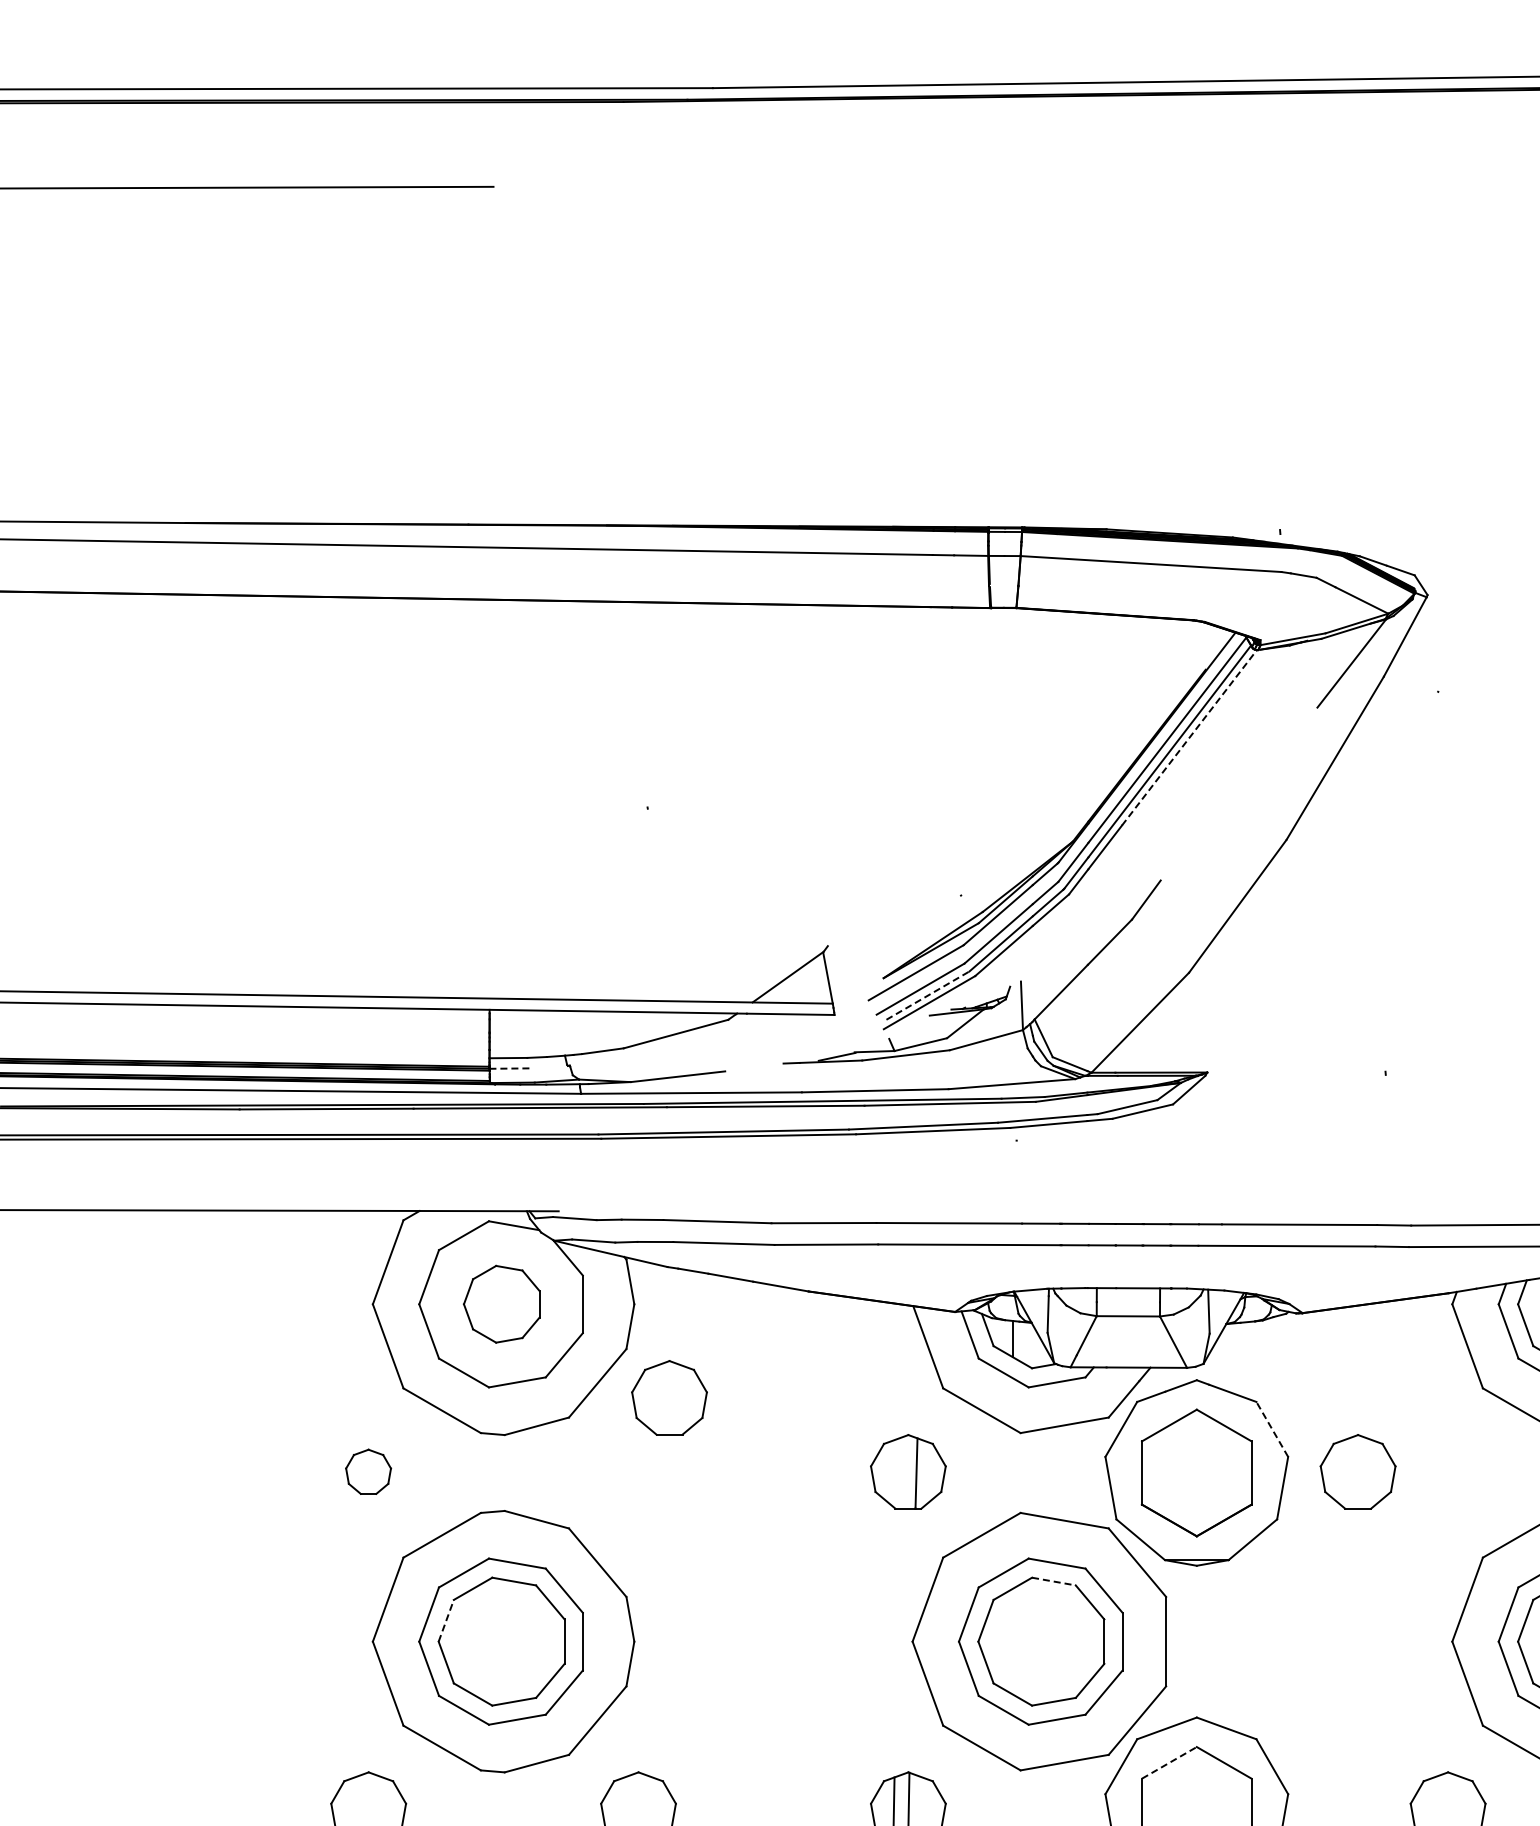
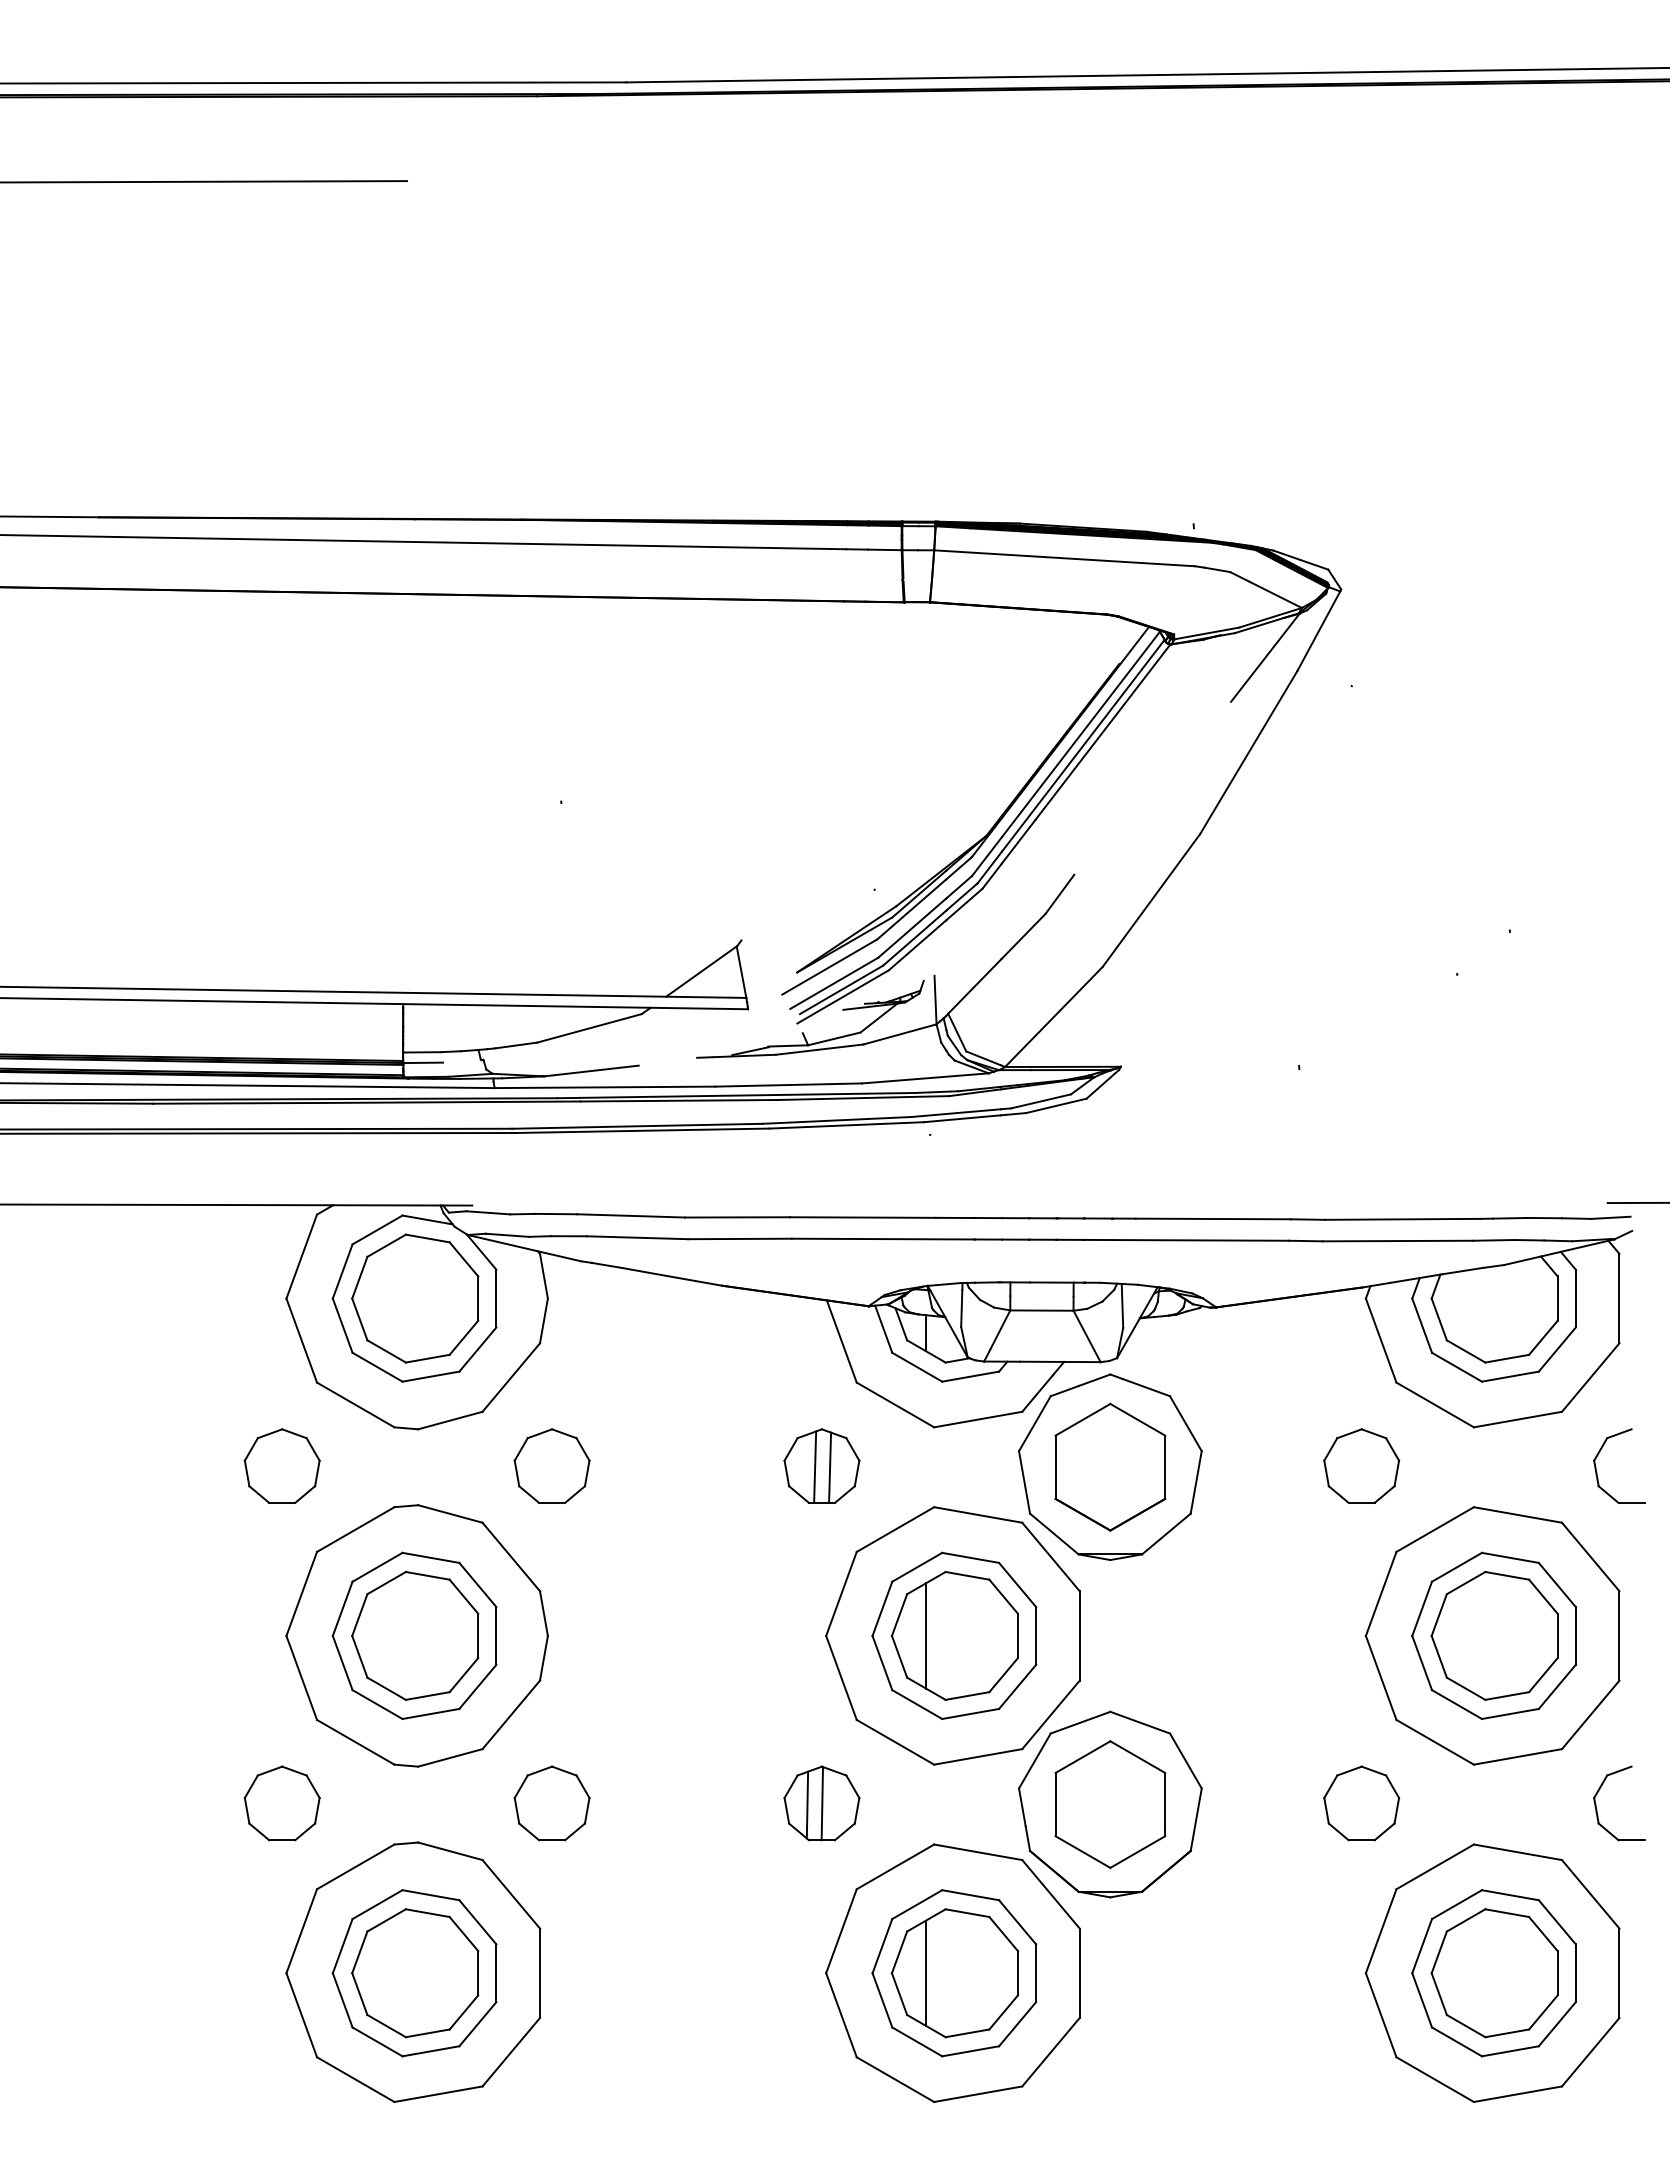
line: (1188, 738) -> (1102, 732), dashed -> solid
line: (927, 995) -> (841, 989), dashed -> solid
line: (509, 1068) -> (423, 1062), dashed -> solid
part: (501, 1304) -> (415, 1298), size x1.67
part: (668, 1397) -> (551, 1465), moved
line: (1271, 1429) -> (1185, 1423), dashed -> solid
part: (367, 1471) -> (281, 1465), size x1.67
part: (1357, 1471) -> (1361, 1465), moved
line: (901, 1472) -> (815, 1466), added
line: (1053, 1581) -> (967, 1575), dashed -> solid
line: (446, 1620) -> (360, 1614), dashed -> solid
line: (1012, 1641) -> (926, 1635), added
line: (1168, 1763) -> (1082, 1757), dashed -> solid

